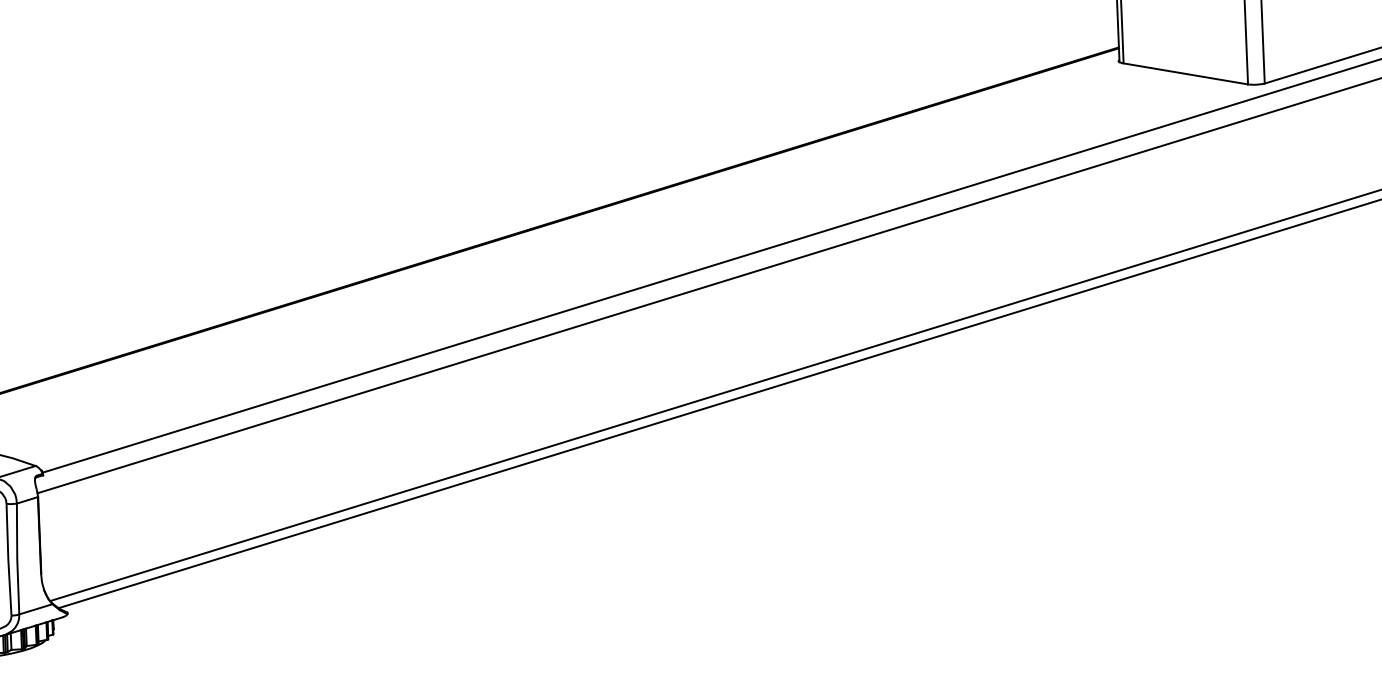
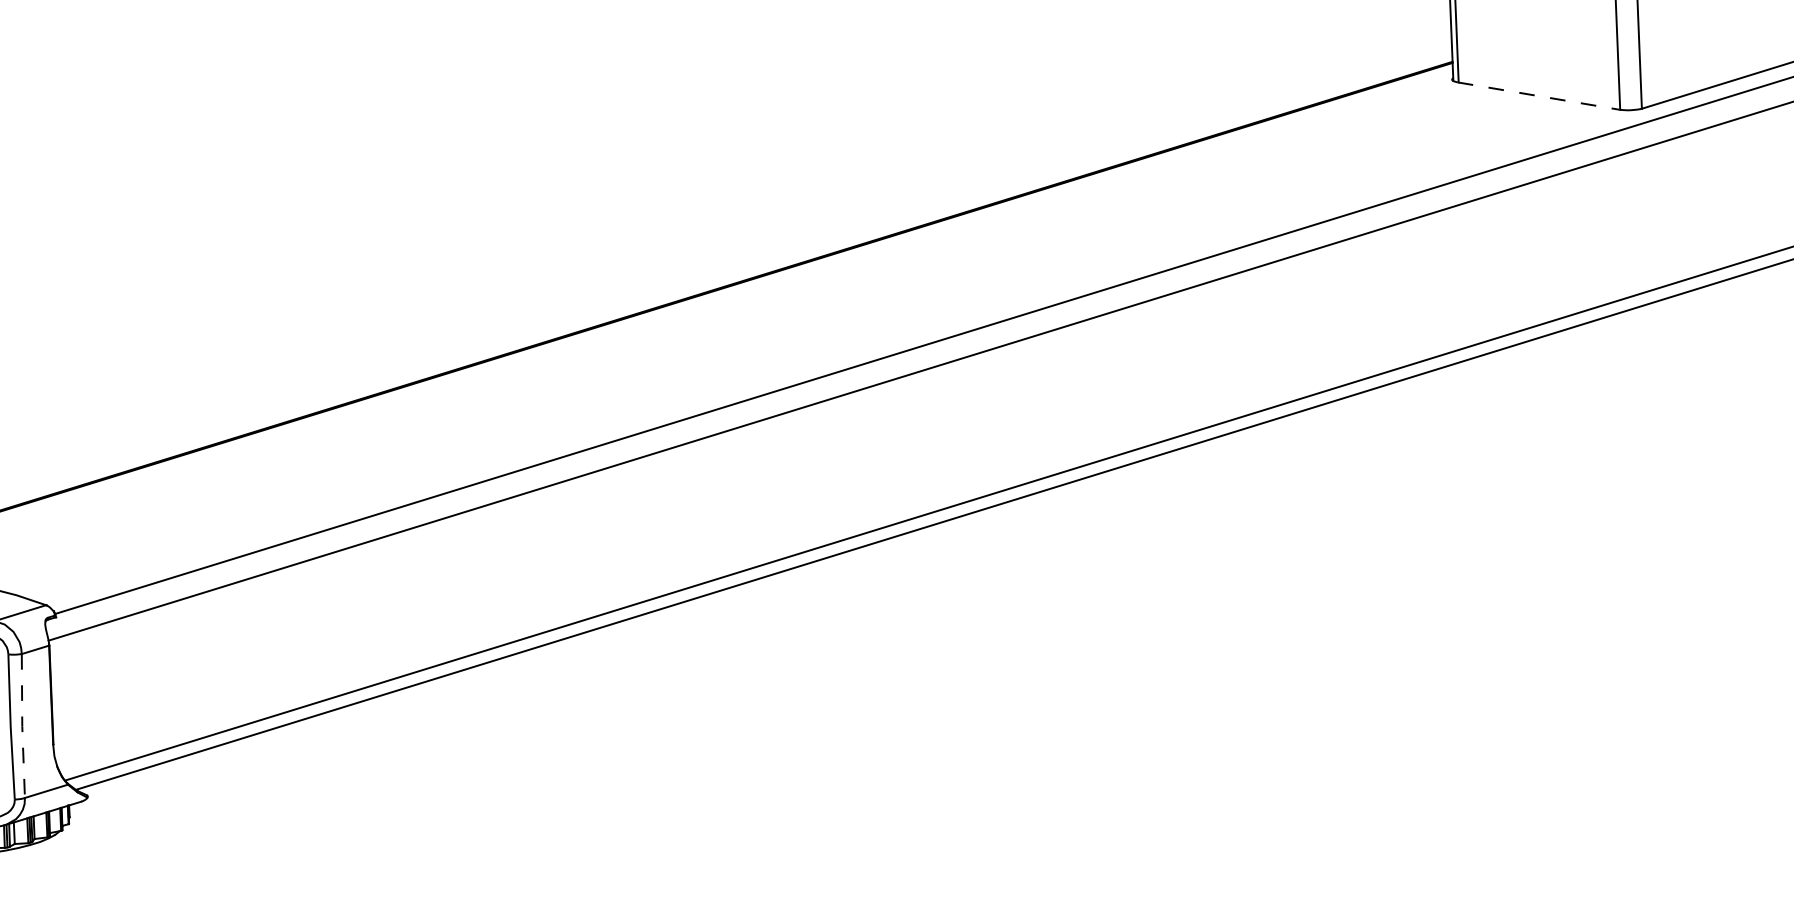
line: (1185, 73) -> (1539, 95), solid -> dashed
line: (17, 559) -> (22, 726), solid -> dashed

